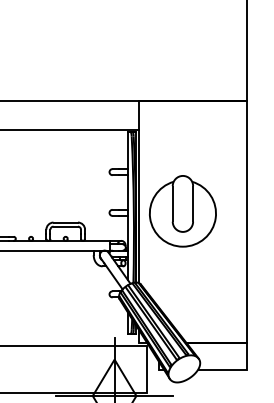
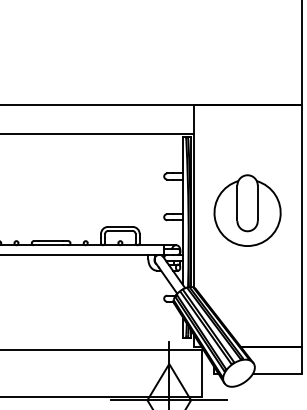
part: (182, 211) -> (247, 210), moved

